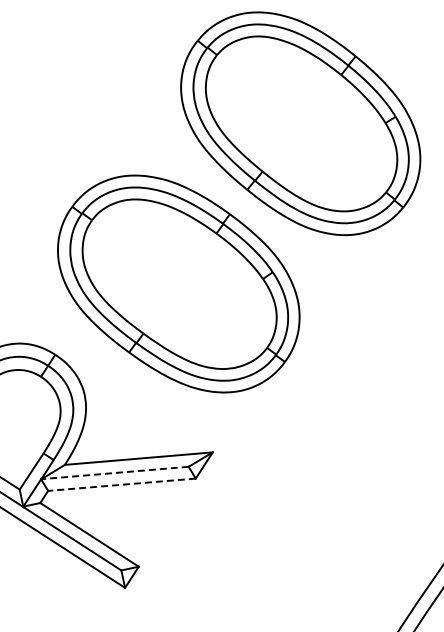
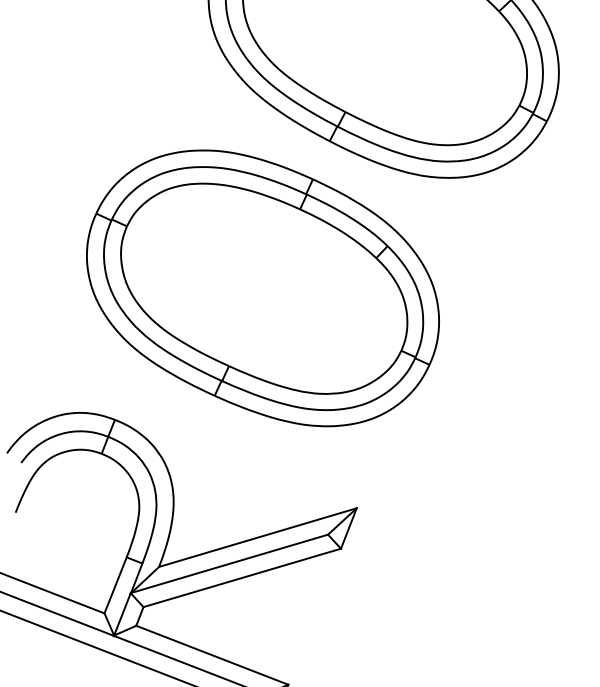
line: (115, 472) -> (230, 563), dashed -> solid
line: (121, 484) -> (241, 577), dashed -> solid

